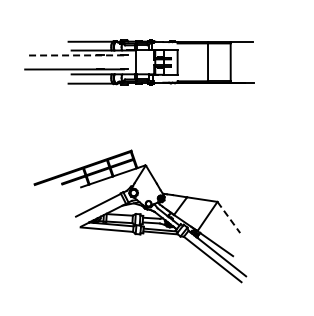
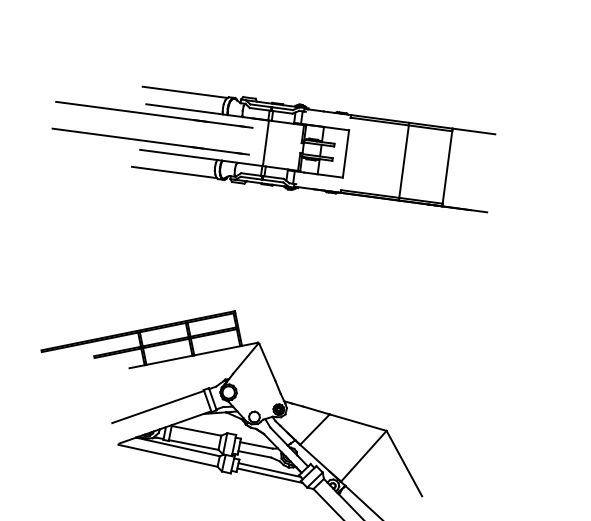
line: (74, 55) -> (150, 114), dashed -> solid
line: (229, 217) -> (405, 463), dashed -> solid

